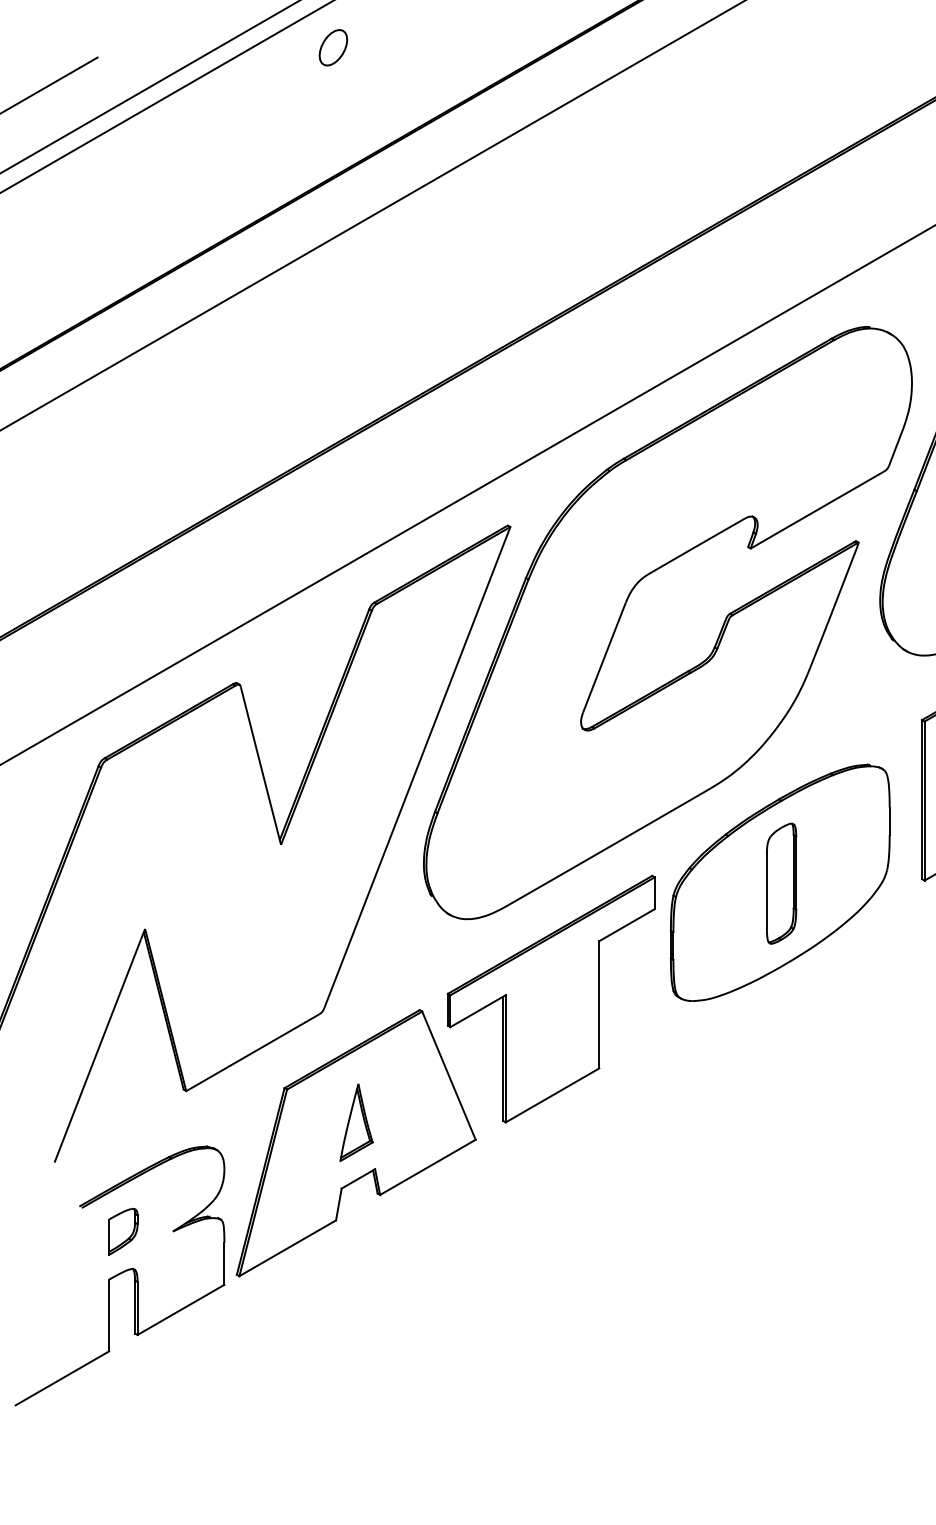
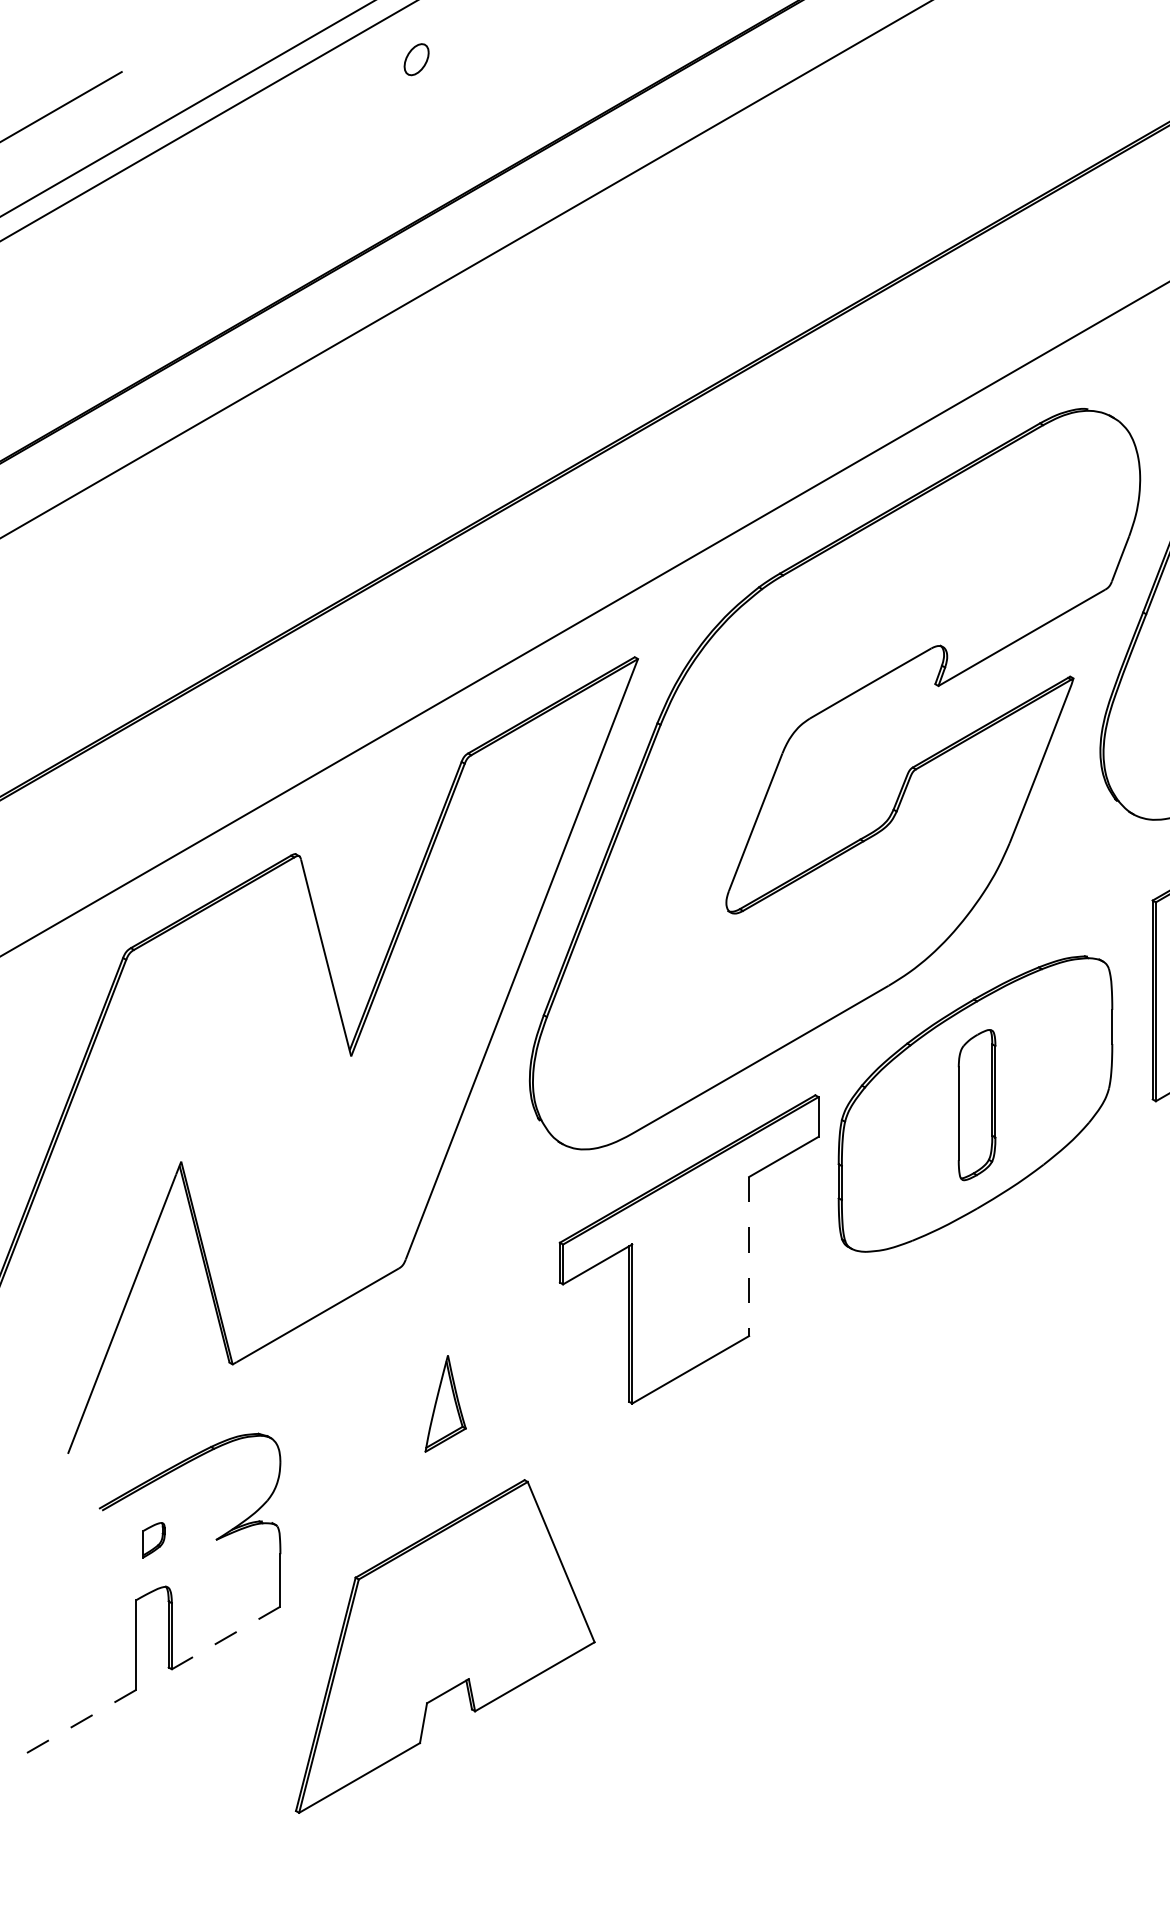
part: (333, 47) -> (416, 59), size x0.7
line: (599, 1004) -> (749, 1256), solid -> dashed
part: (356, 1143) -> (445, 1646), moved
part: (122, 1231) -> (153, 1539), size x0.6
line: (181, 1309) -> (226, 1637), solid -> dashed
line: (62, 1378) -> (77, 1723), solid -> dashed

